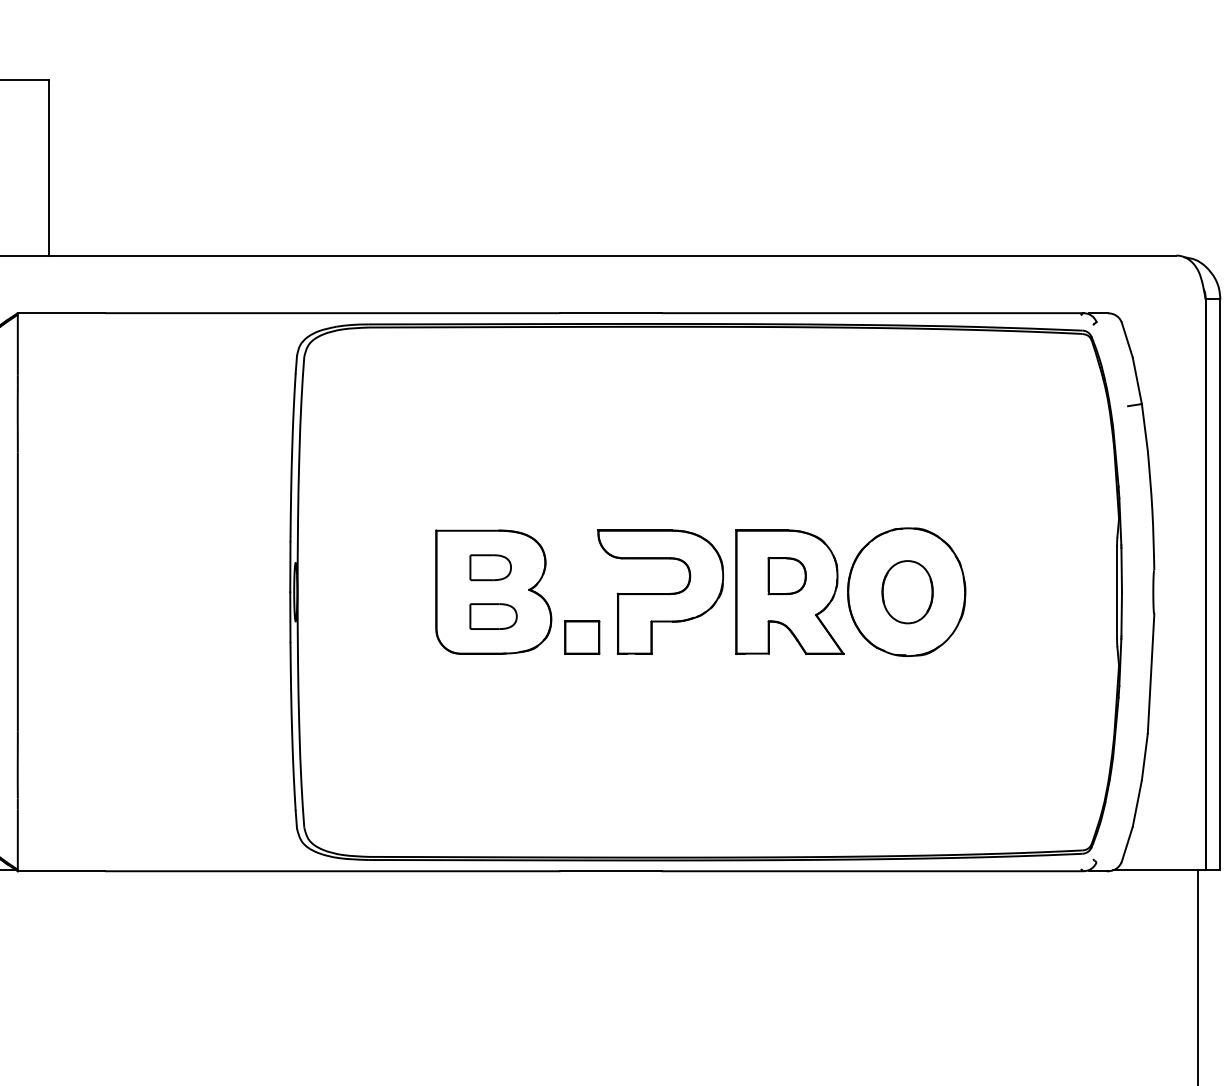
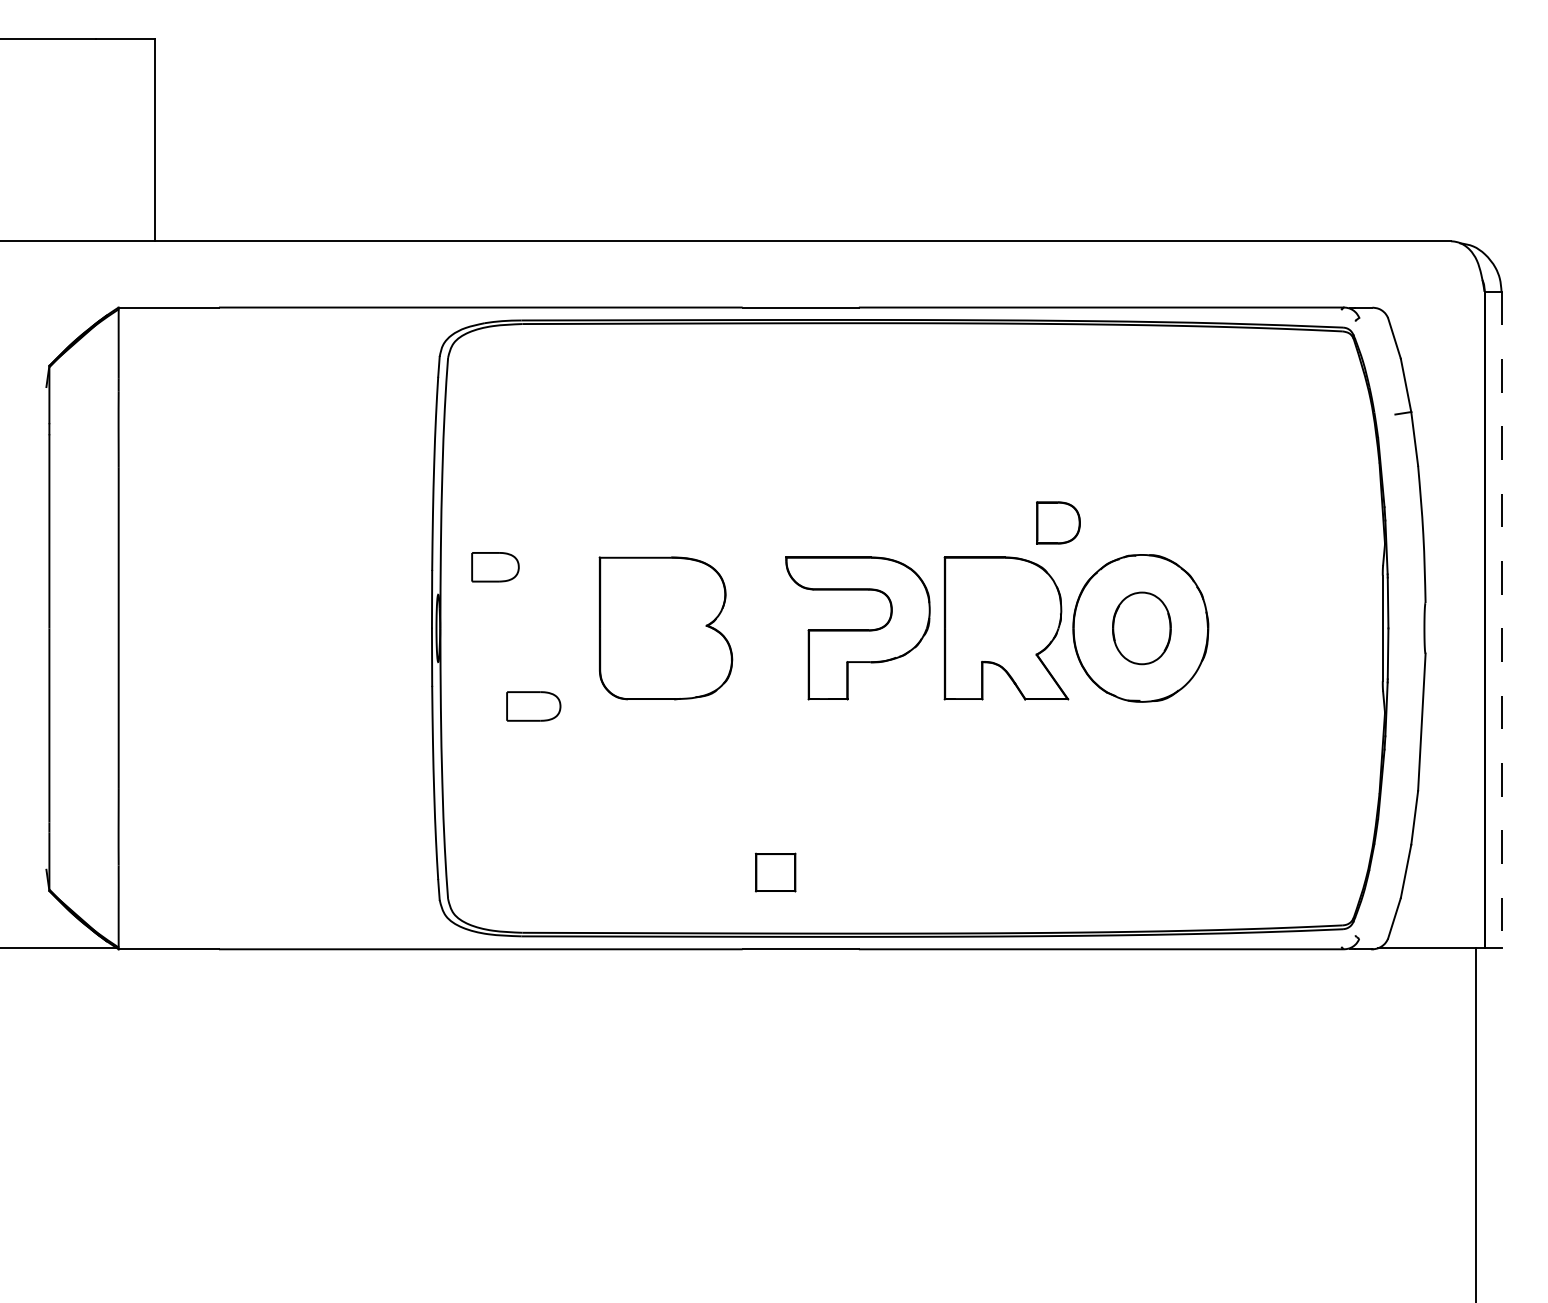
part: (490, 567) -> (495, 567), moved
part: (787, 575) -> (1058, 522), moved
line: (1220, 585) -> (1501, 620), solid -> dashed
part: (493, 616) -> (533, 706), moved
part: (582, 637) -> (775, 872), moved

